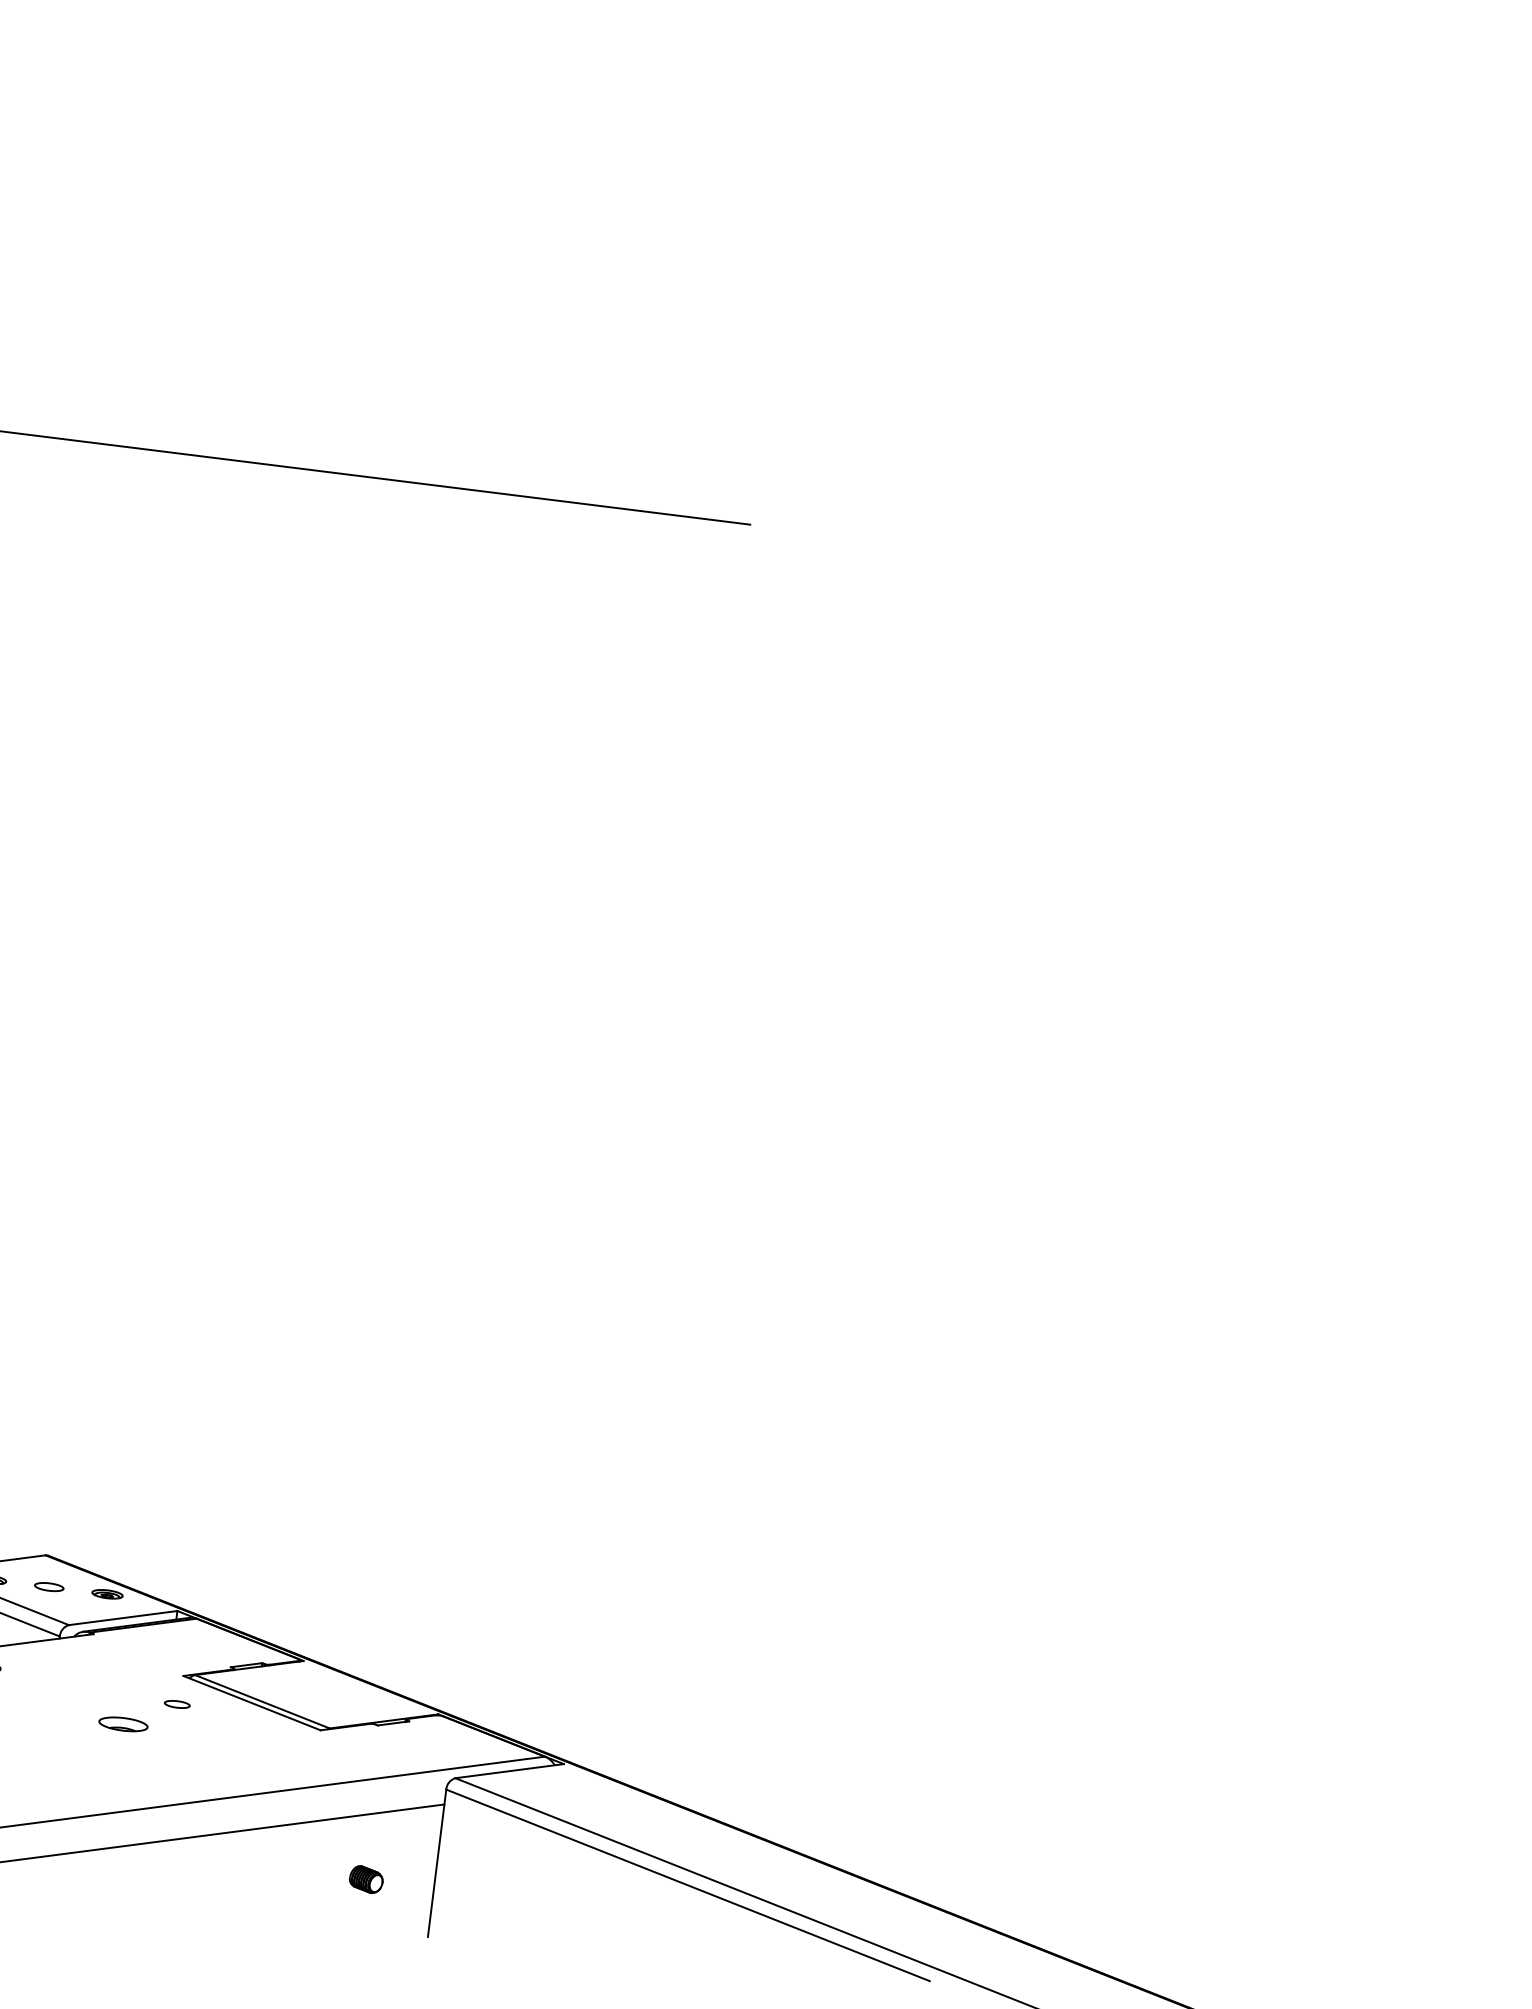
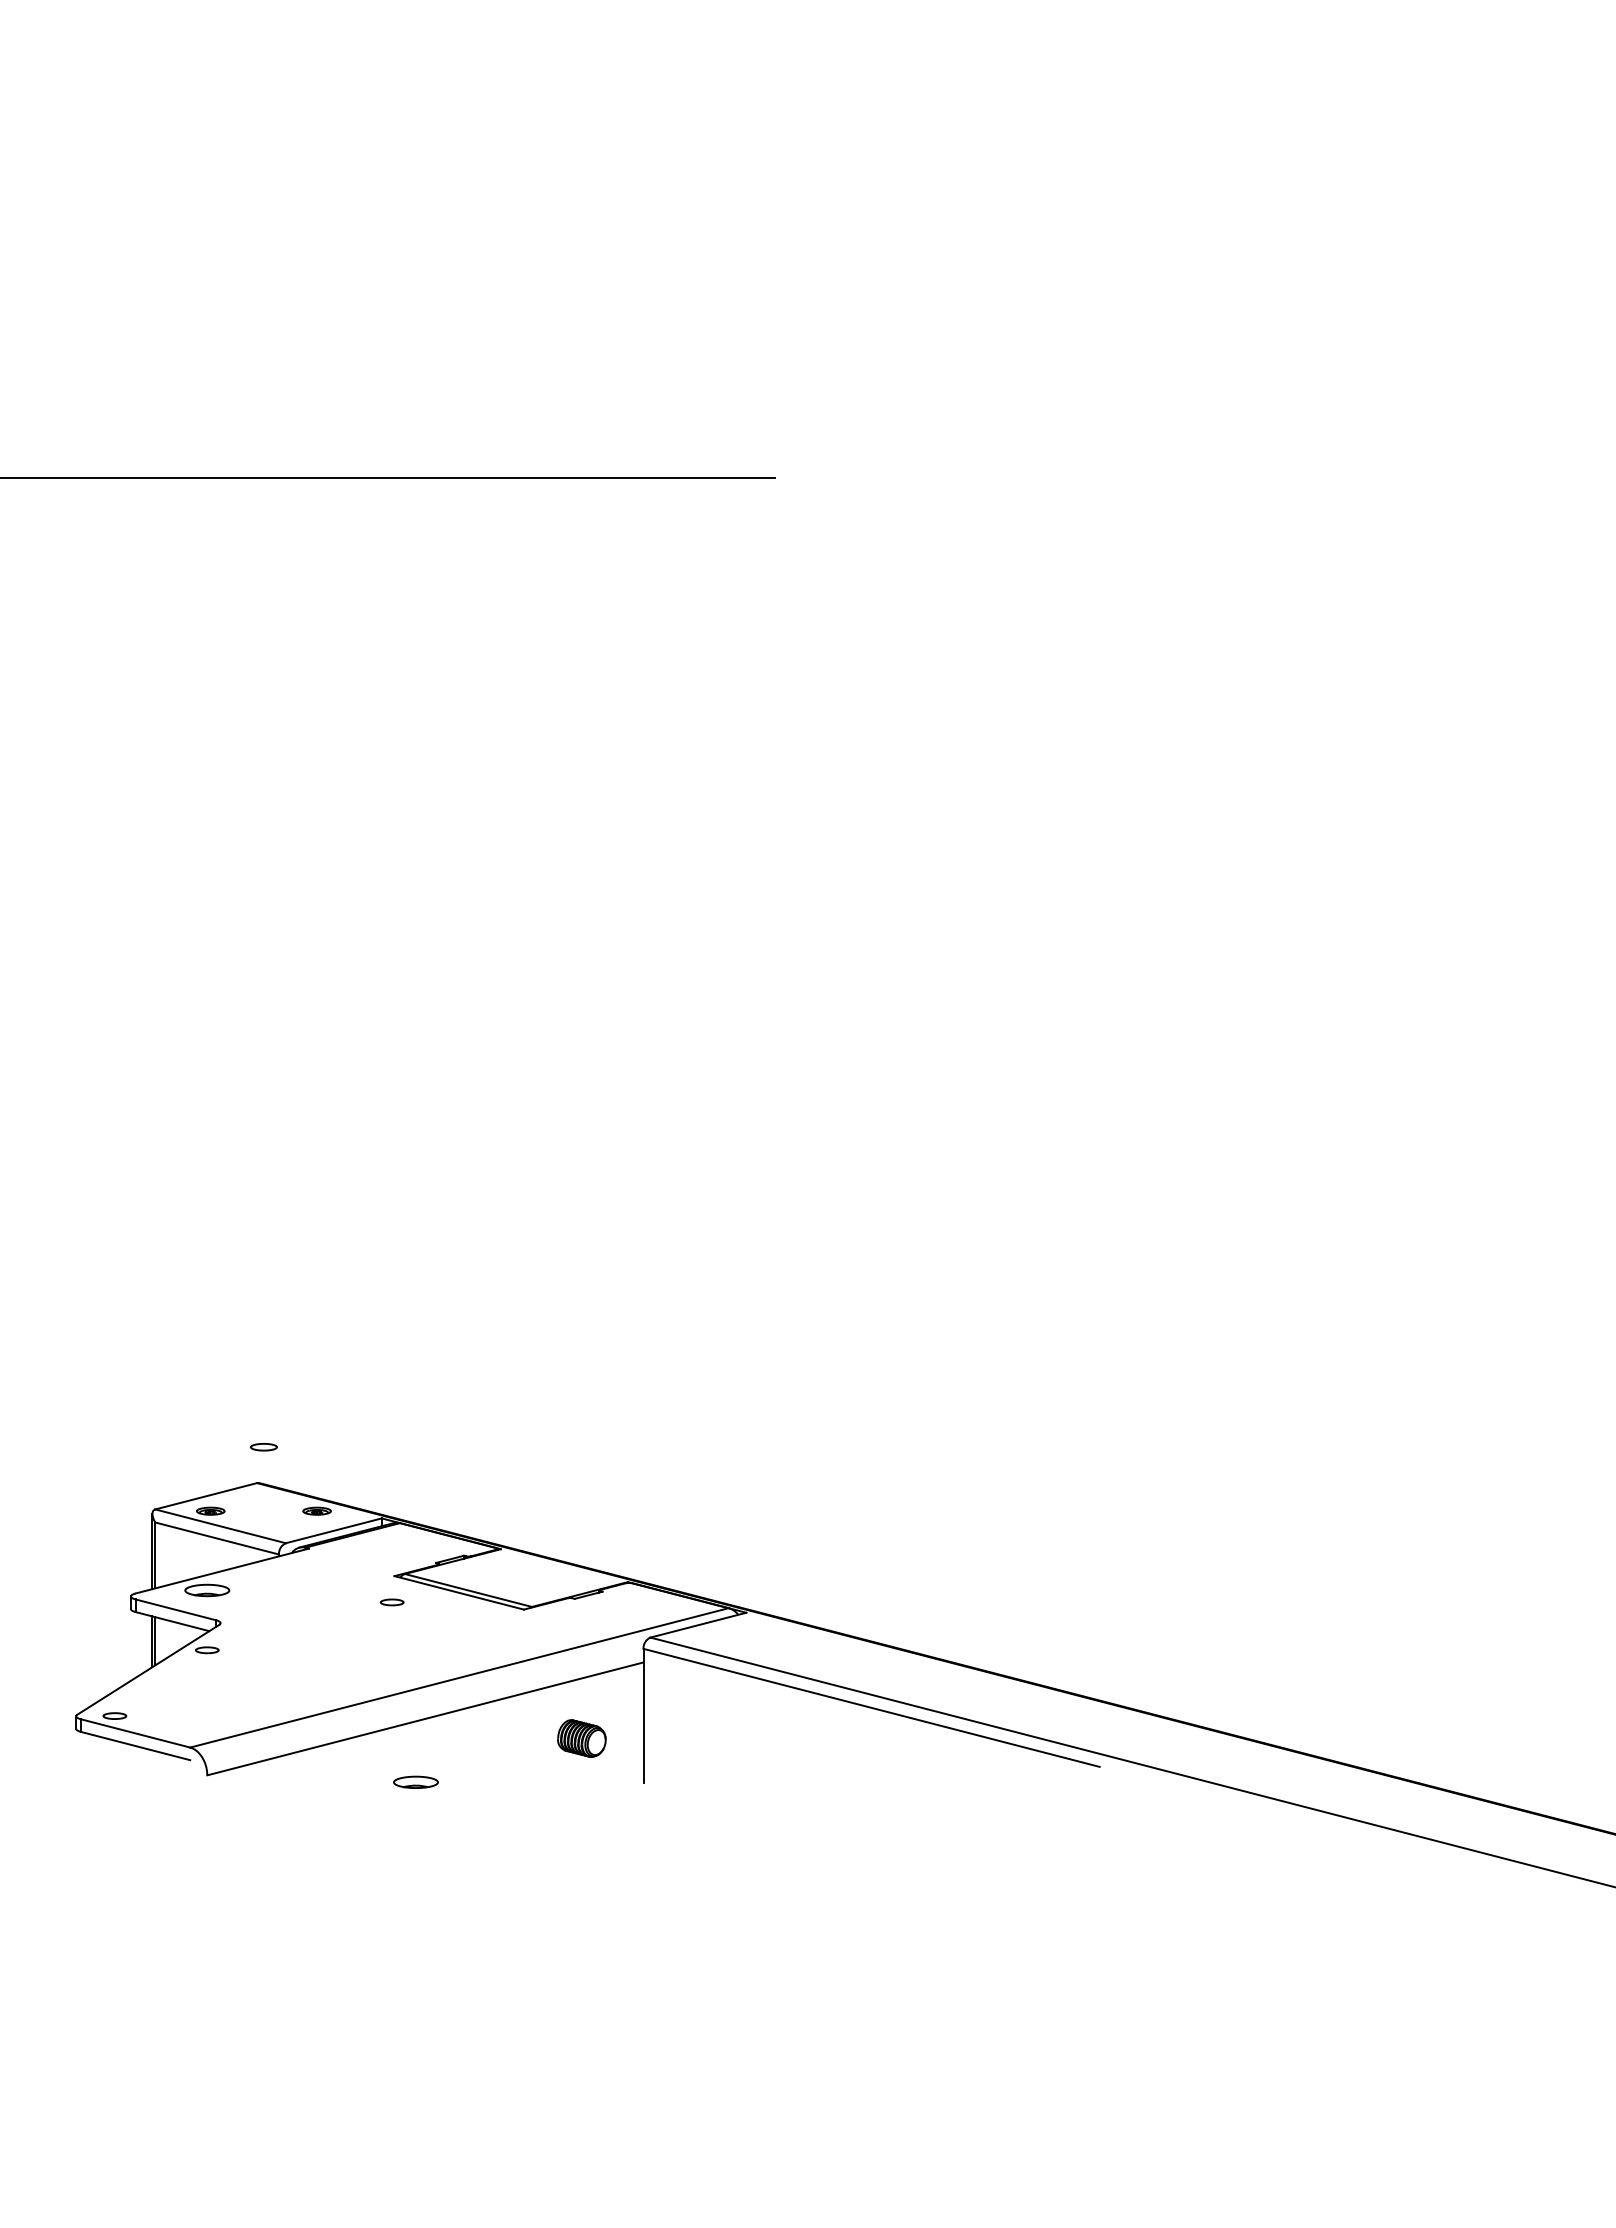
part: (48, 1587) -> (263, 1447), moved
part: (123, 1723) -> (415, 1781), moved
part: (366, 1879) -> (581, 1738), size x1.6

